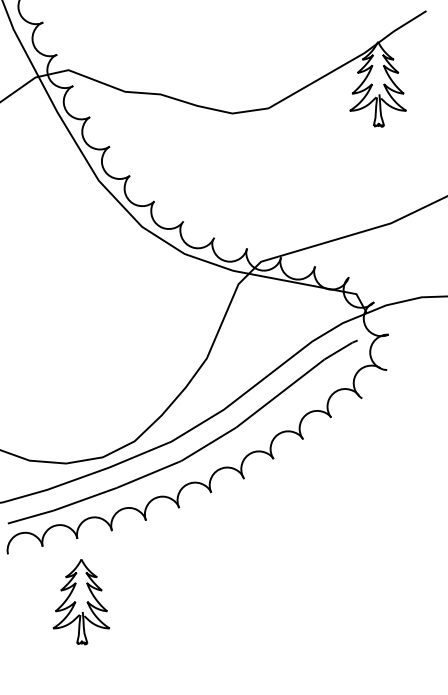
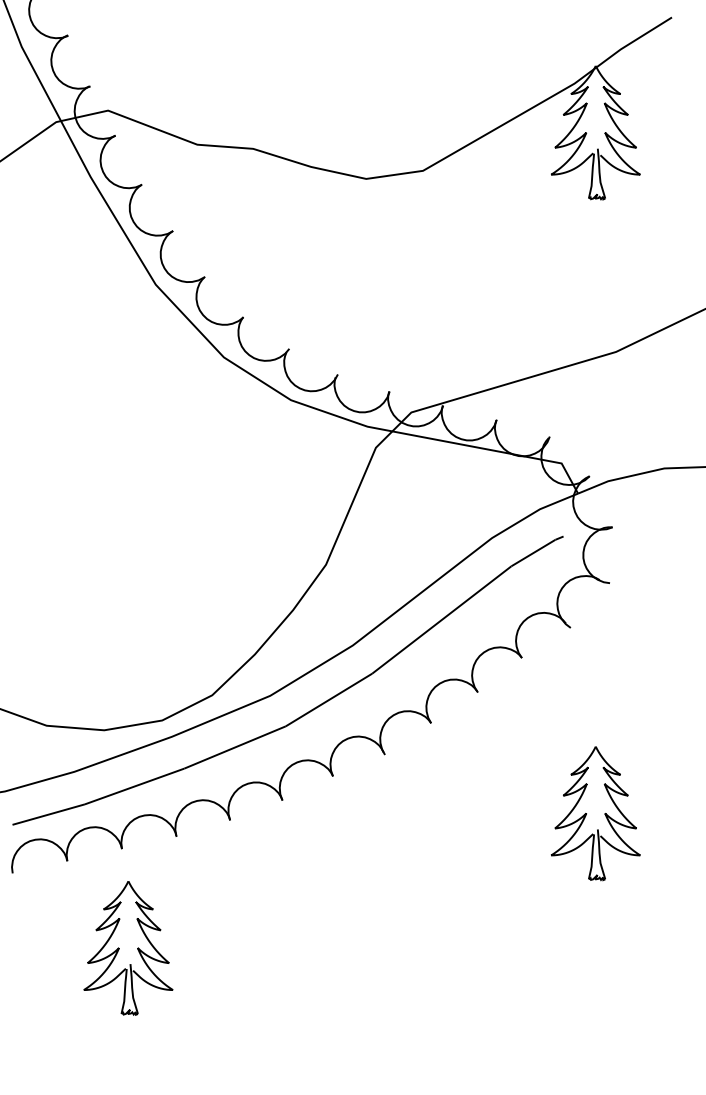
part: (377, 516) -> (594, 813), added

